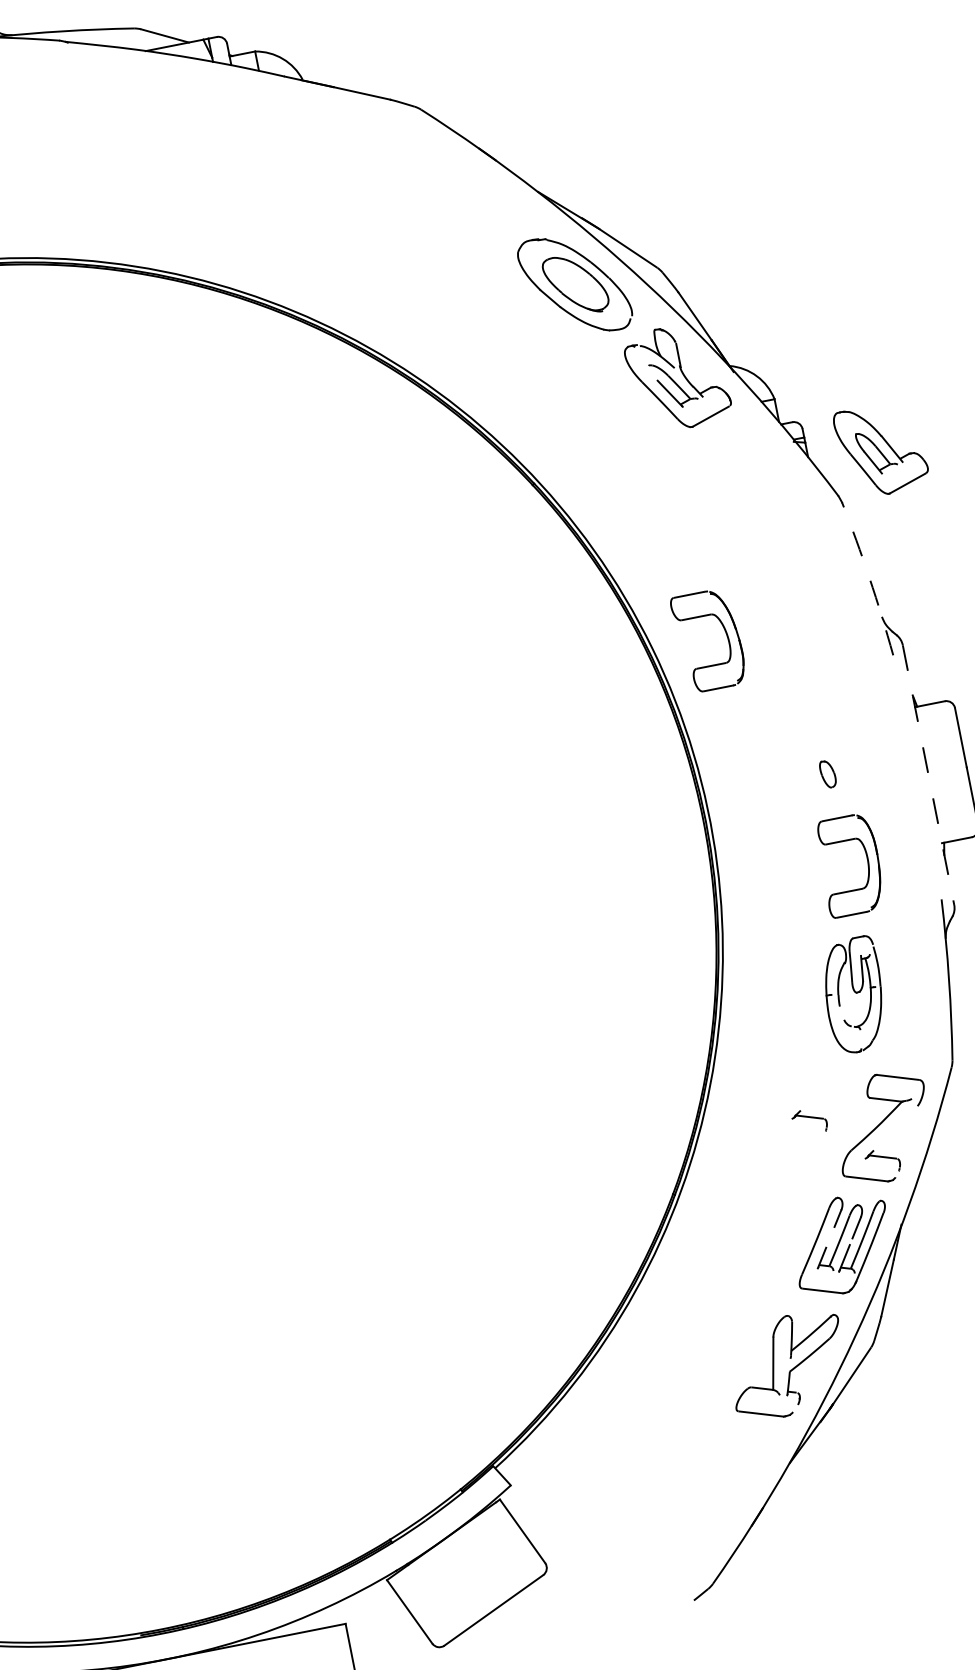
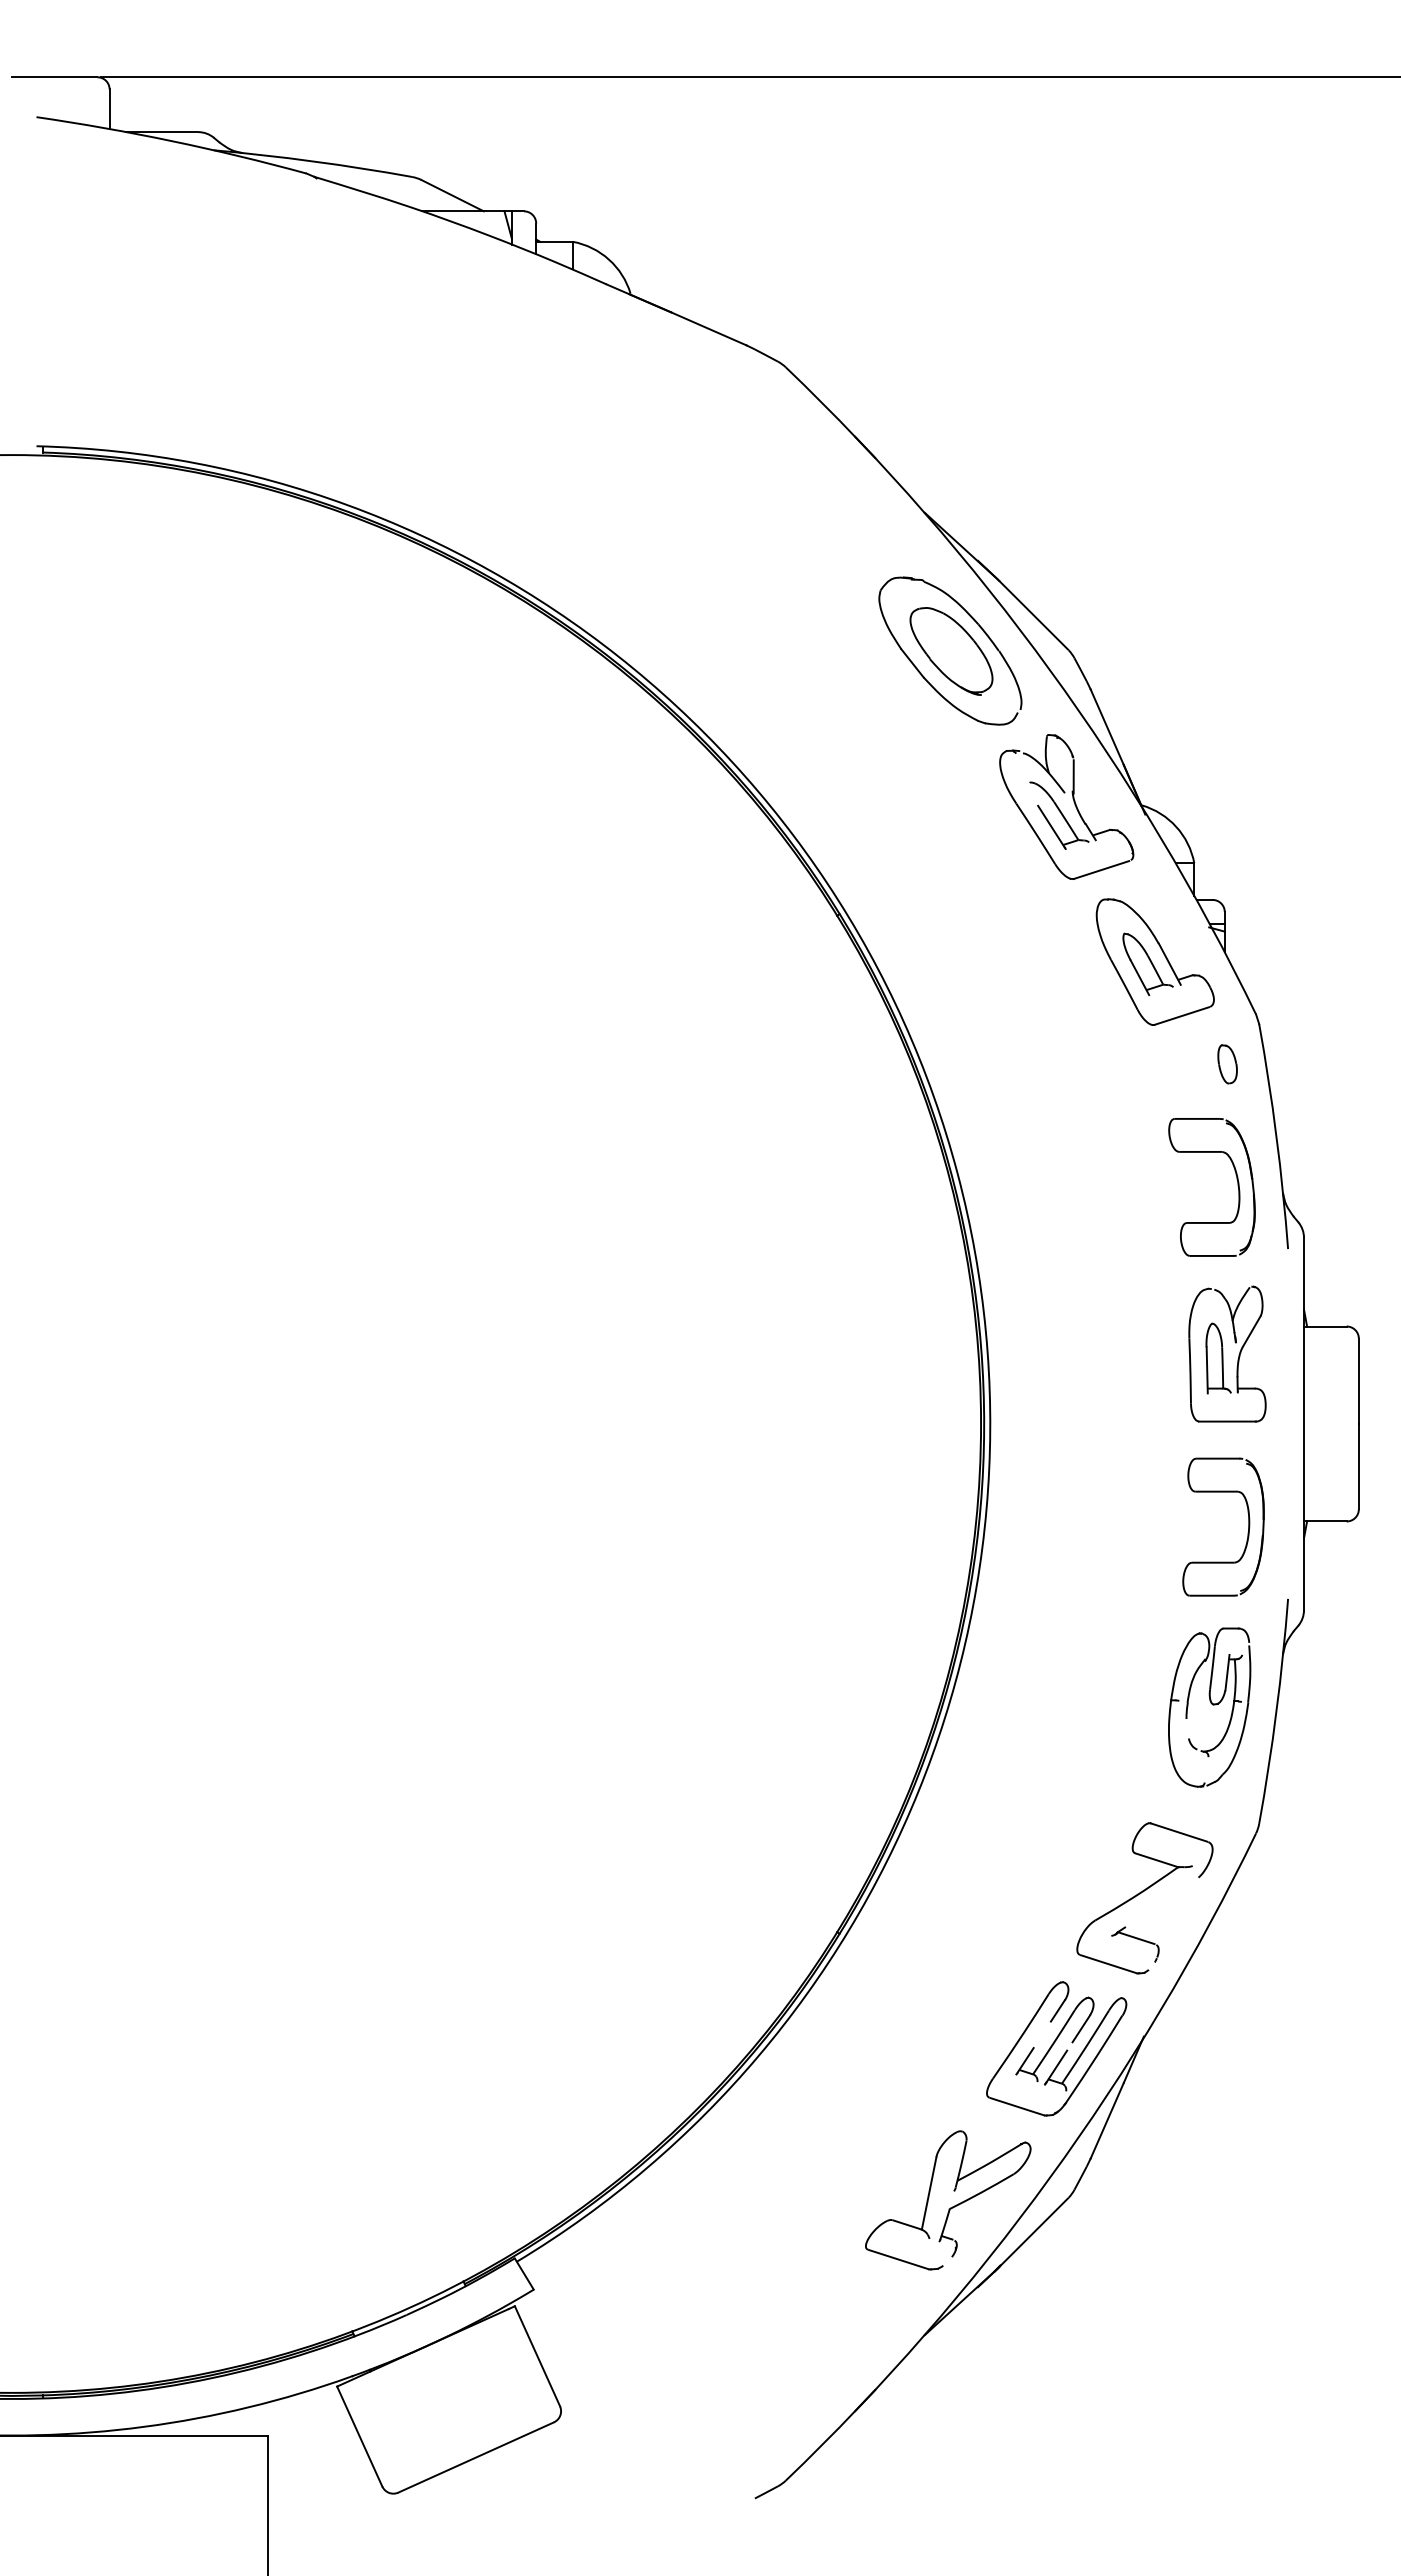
part: (881, 449) -> (1154, 961), moved
arc: (869, 578) -> (1276, 1136), dashed -> solid
part: (726, 636) -> (1237, 1186), moved
part: (865, 736) -> (1227, 1353), added
part: (827, 774) -> (1227, 1064), moved
line: (928, 775) -> (1304, 1424), dashed -> solid
part: (867, 865) -> (1247, 1532), moved
part: (854, 995) -> (1209, 1707), moved
part: (809, 1121) -> (1045, 1869), removed

